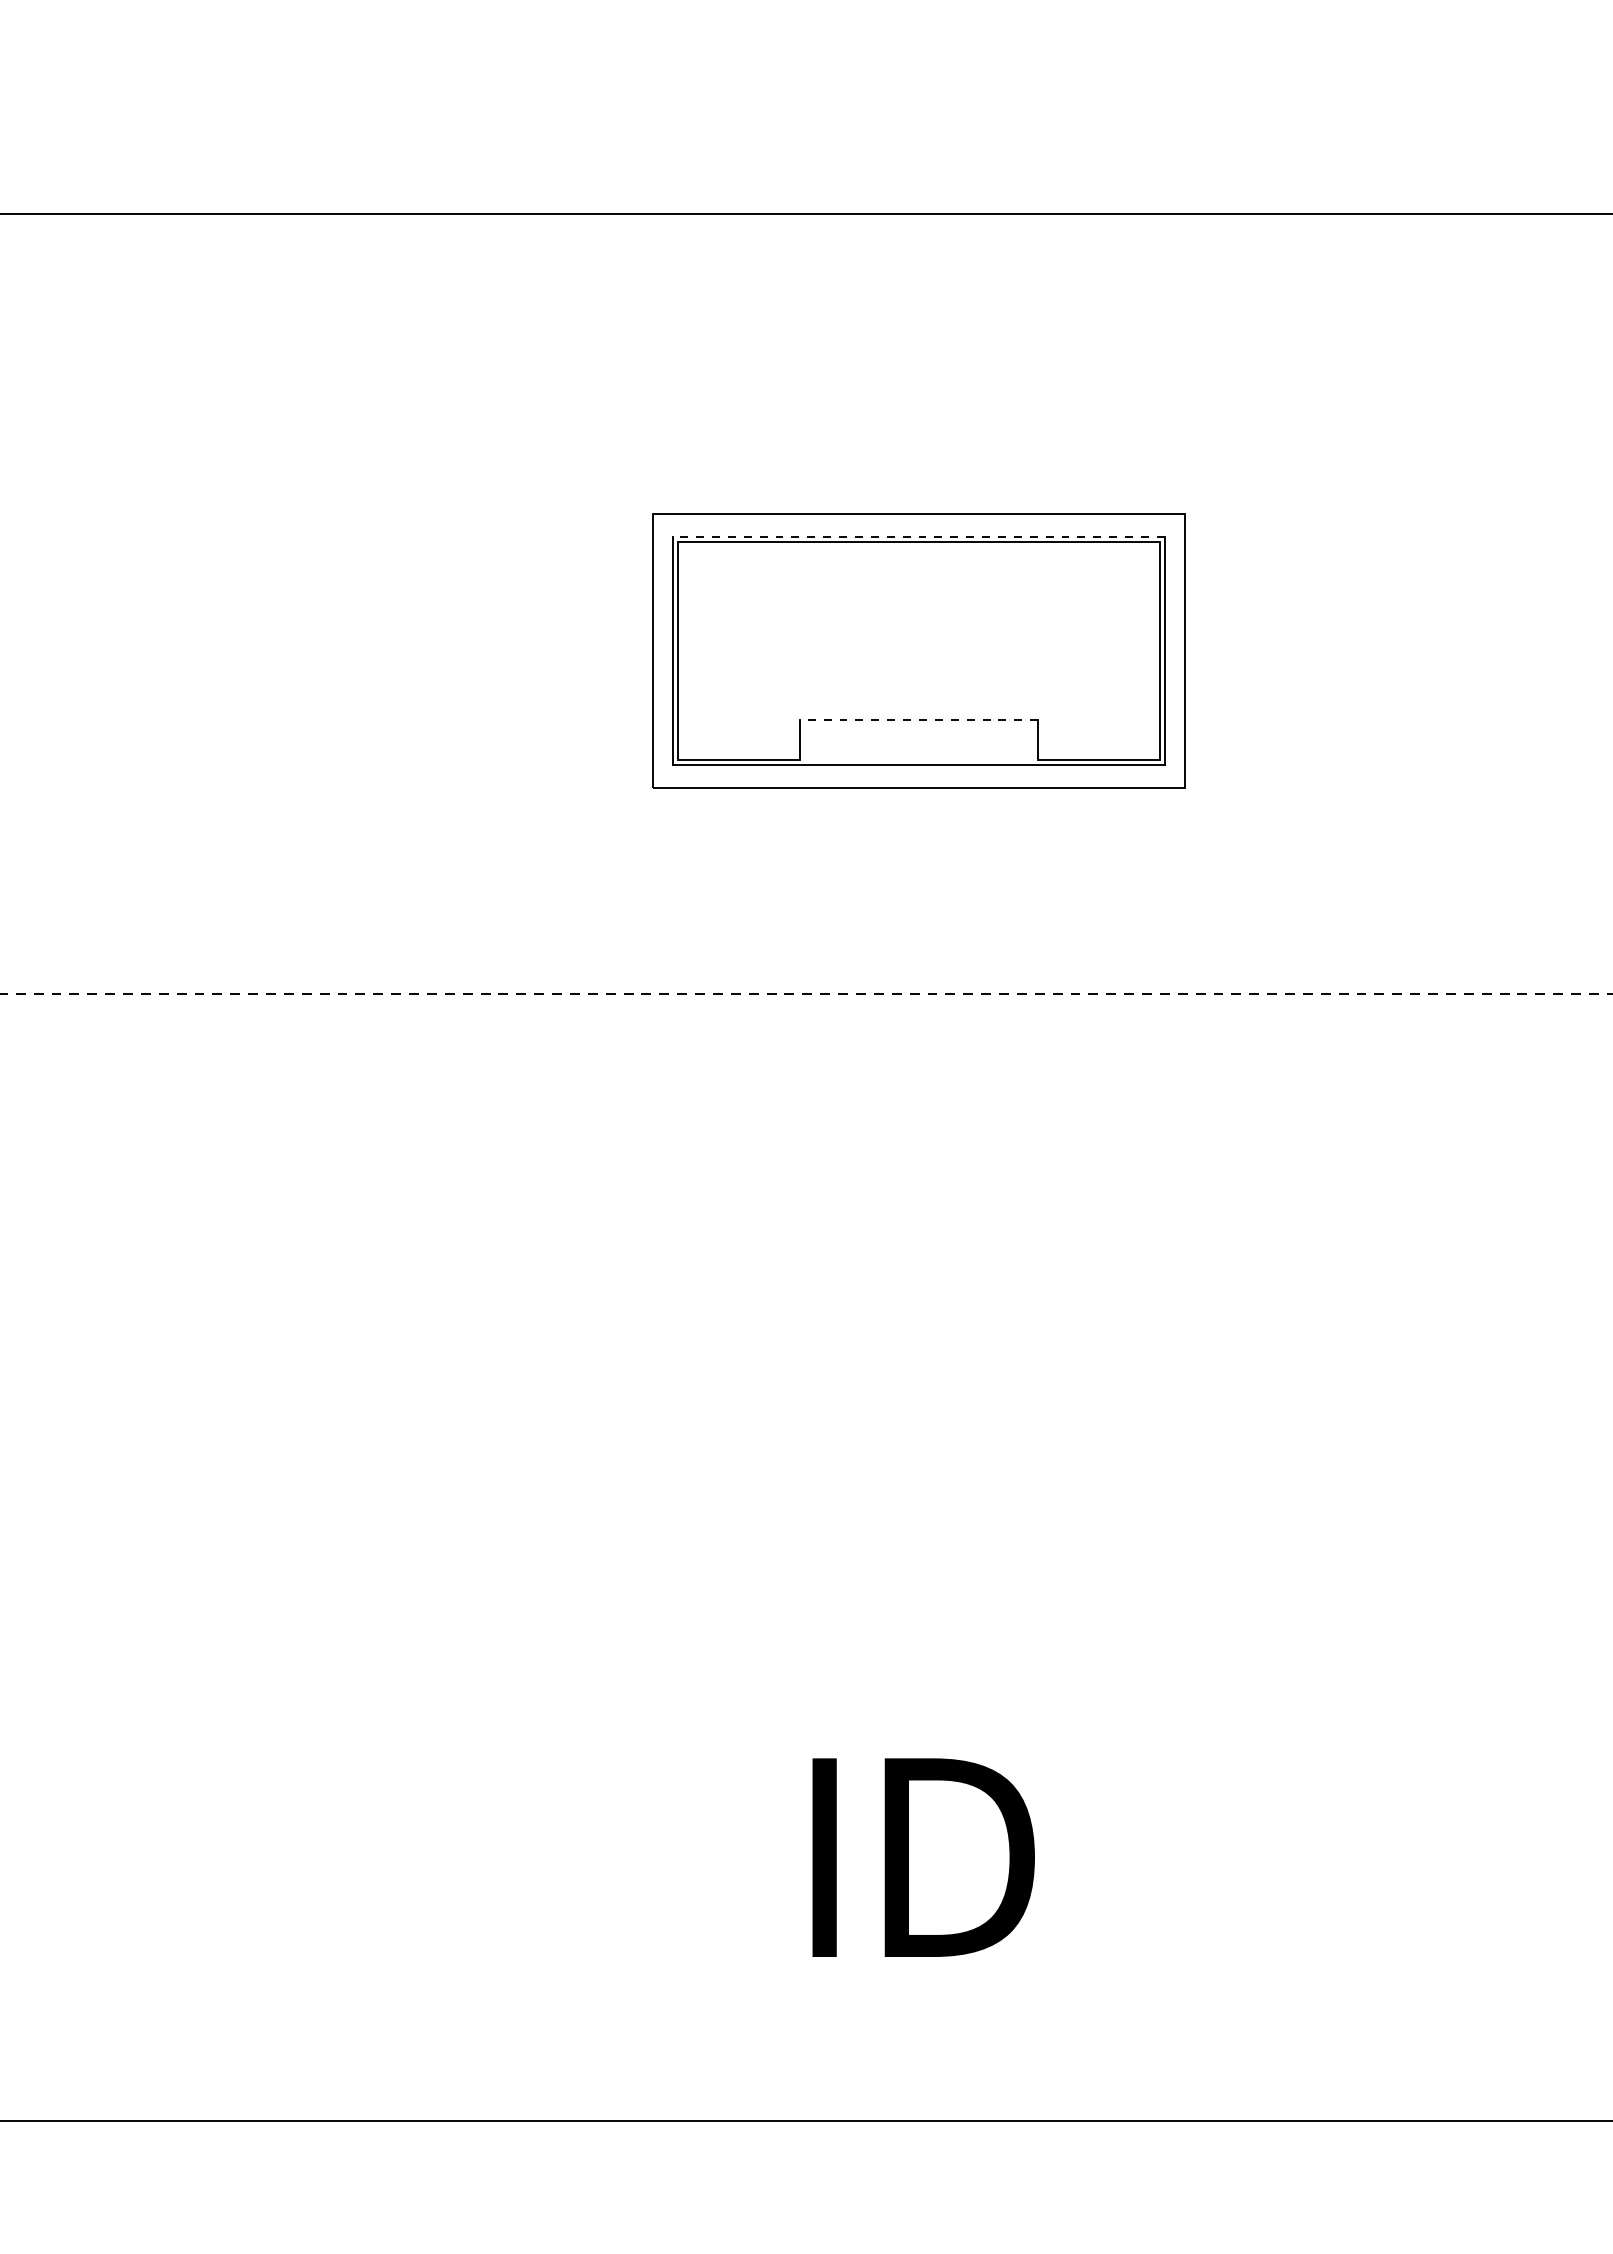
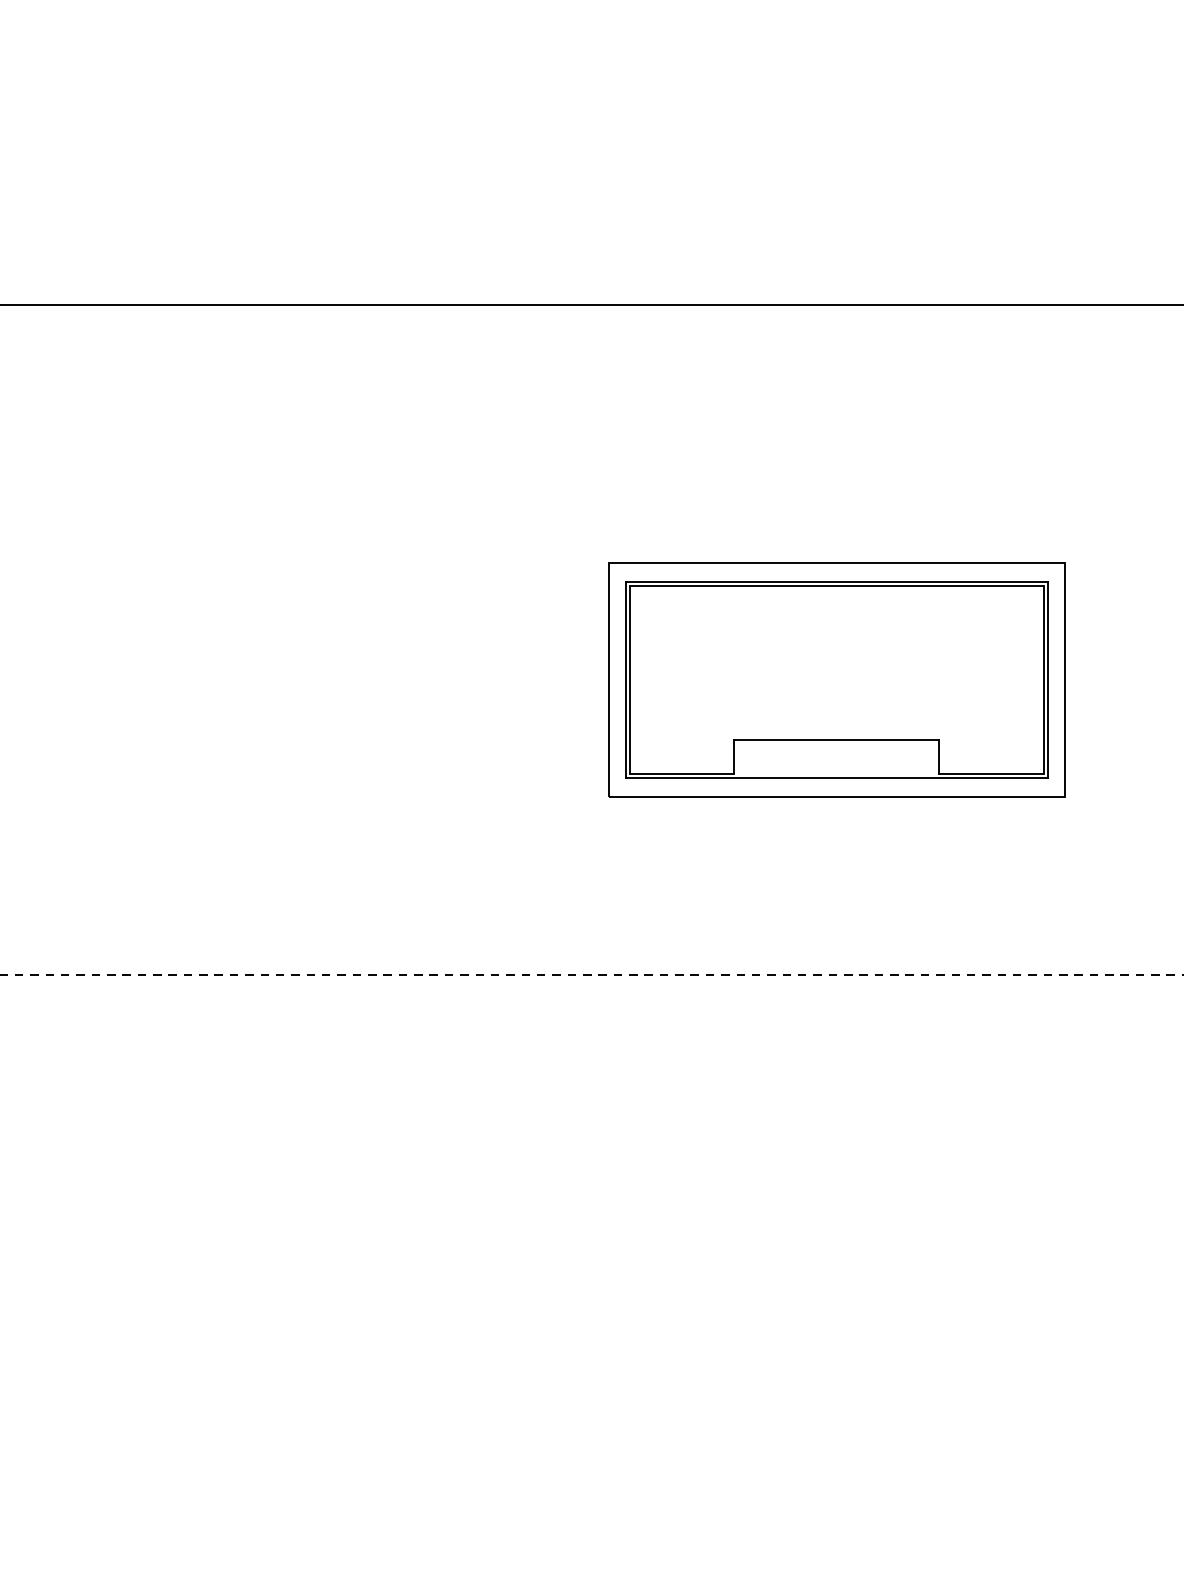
line: (919, 536) -> (837, 581), dashed -> solid
line: (918, 720) -> (836, 739), dashed -> solid

